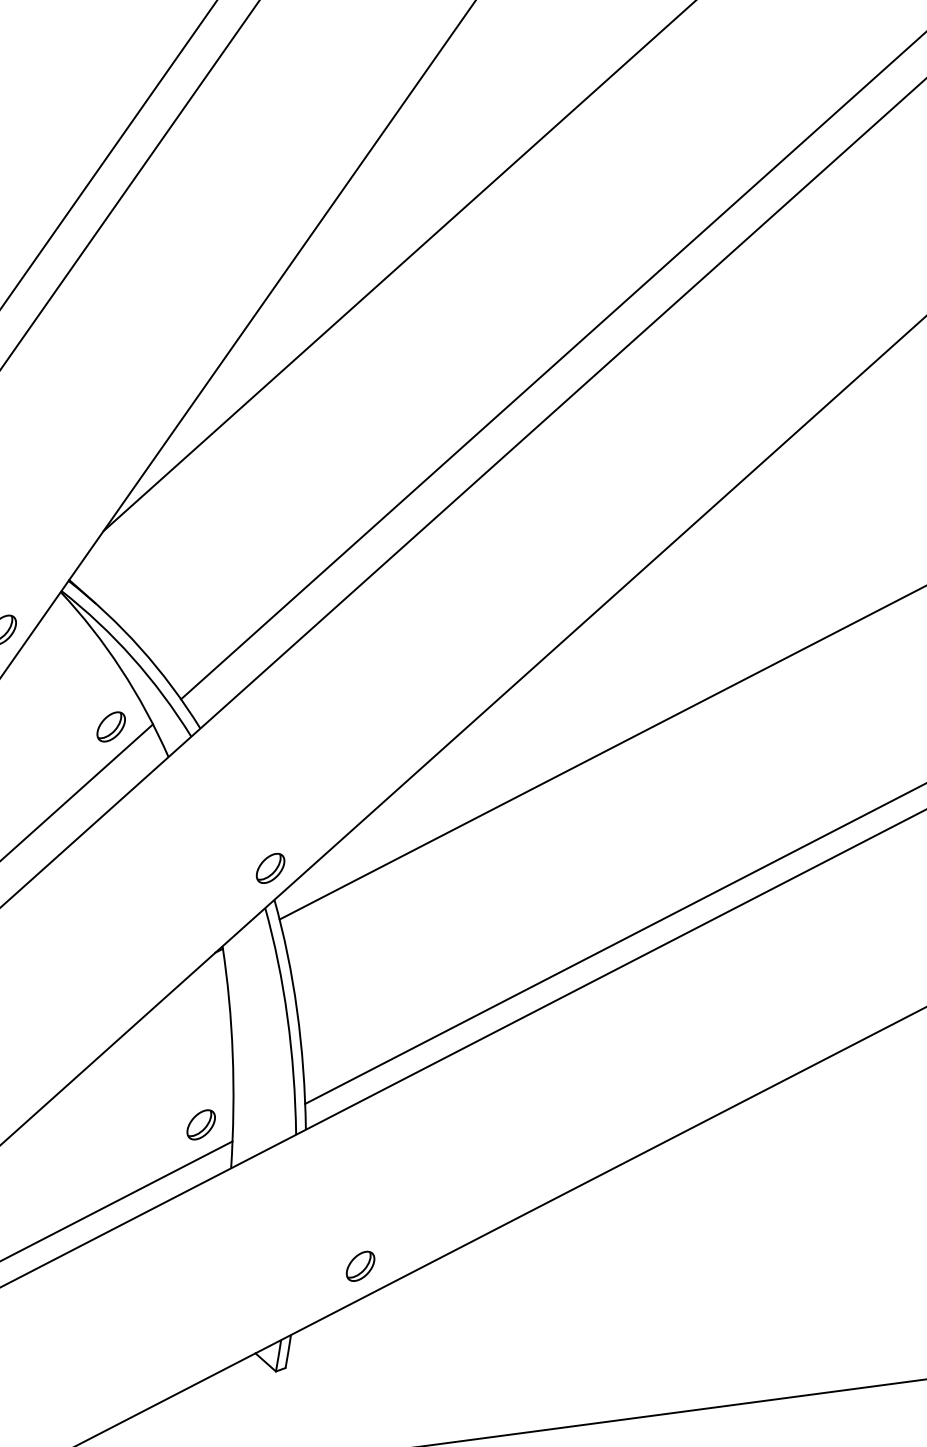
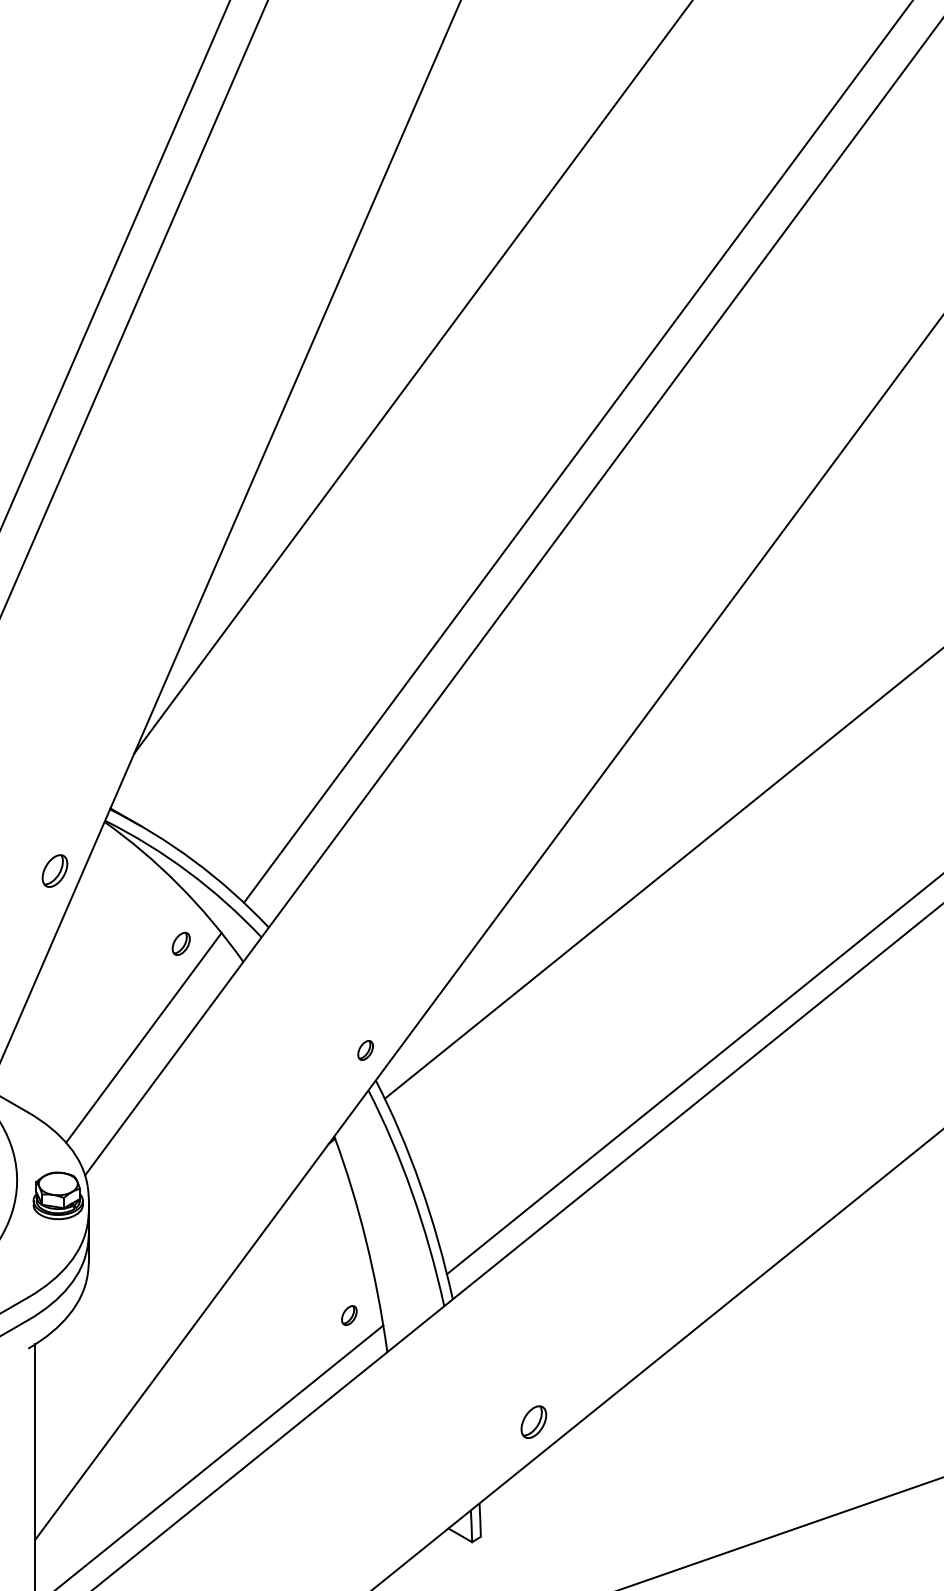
part: (111, 726) -> (181, 943), size x0.7
part: (270, 868) -> (365, 1050), size x0.6
part: (201, 1124) -> (349, 1315), size x0.6

